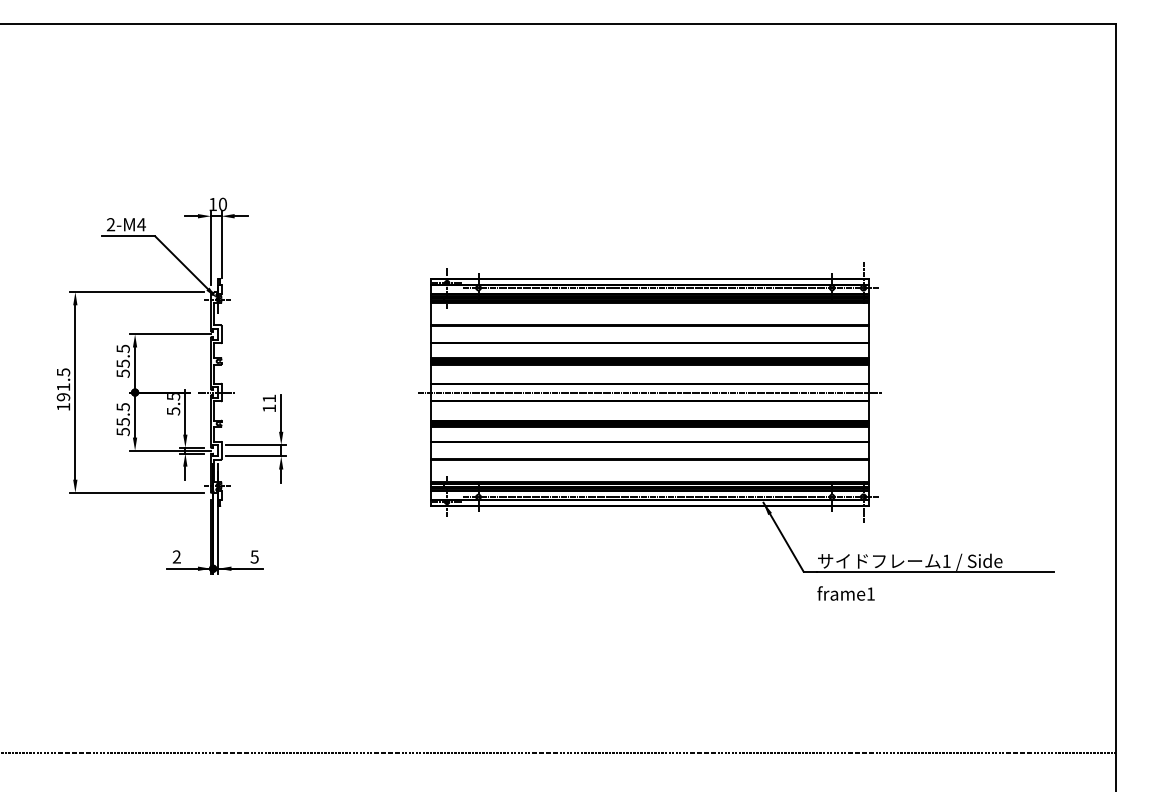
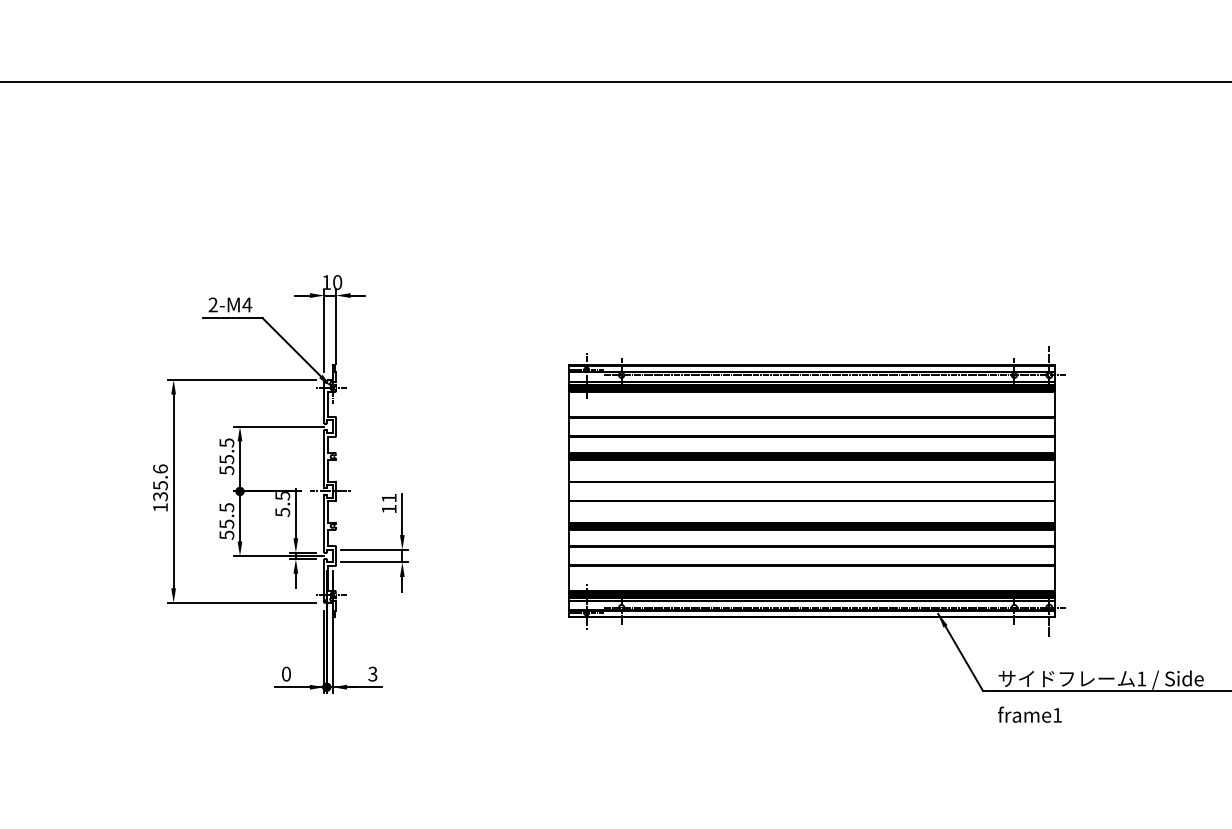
text: (63, 384) -> (160, 482), 191.5 -> 135.6
line: (649, 392) -> (811, 491), removed
text: (176, 556) -> (286, 673), 2 -> 0
text: (254, 556) -> (372, 673), 5 -> 3

